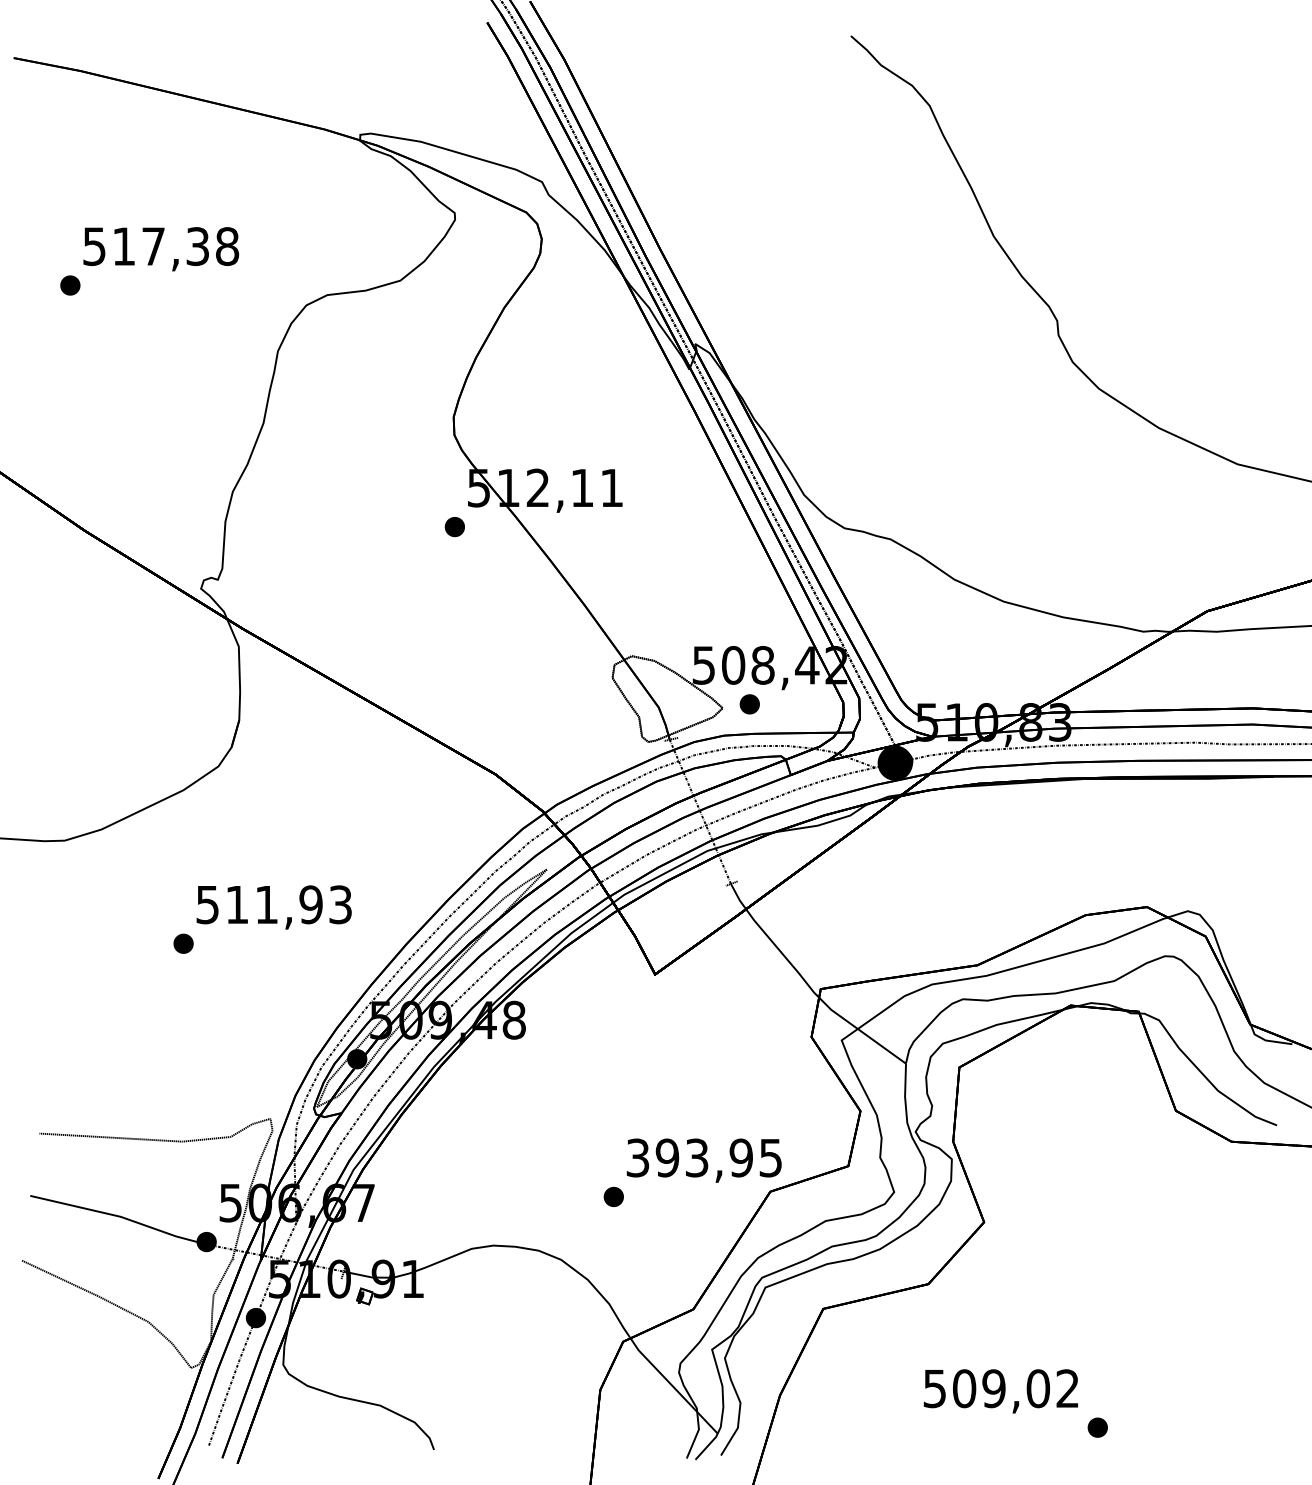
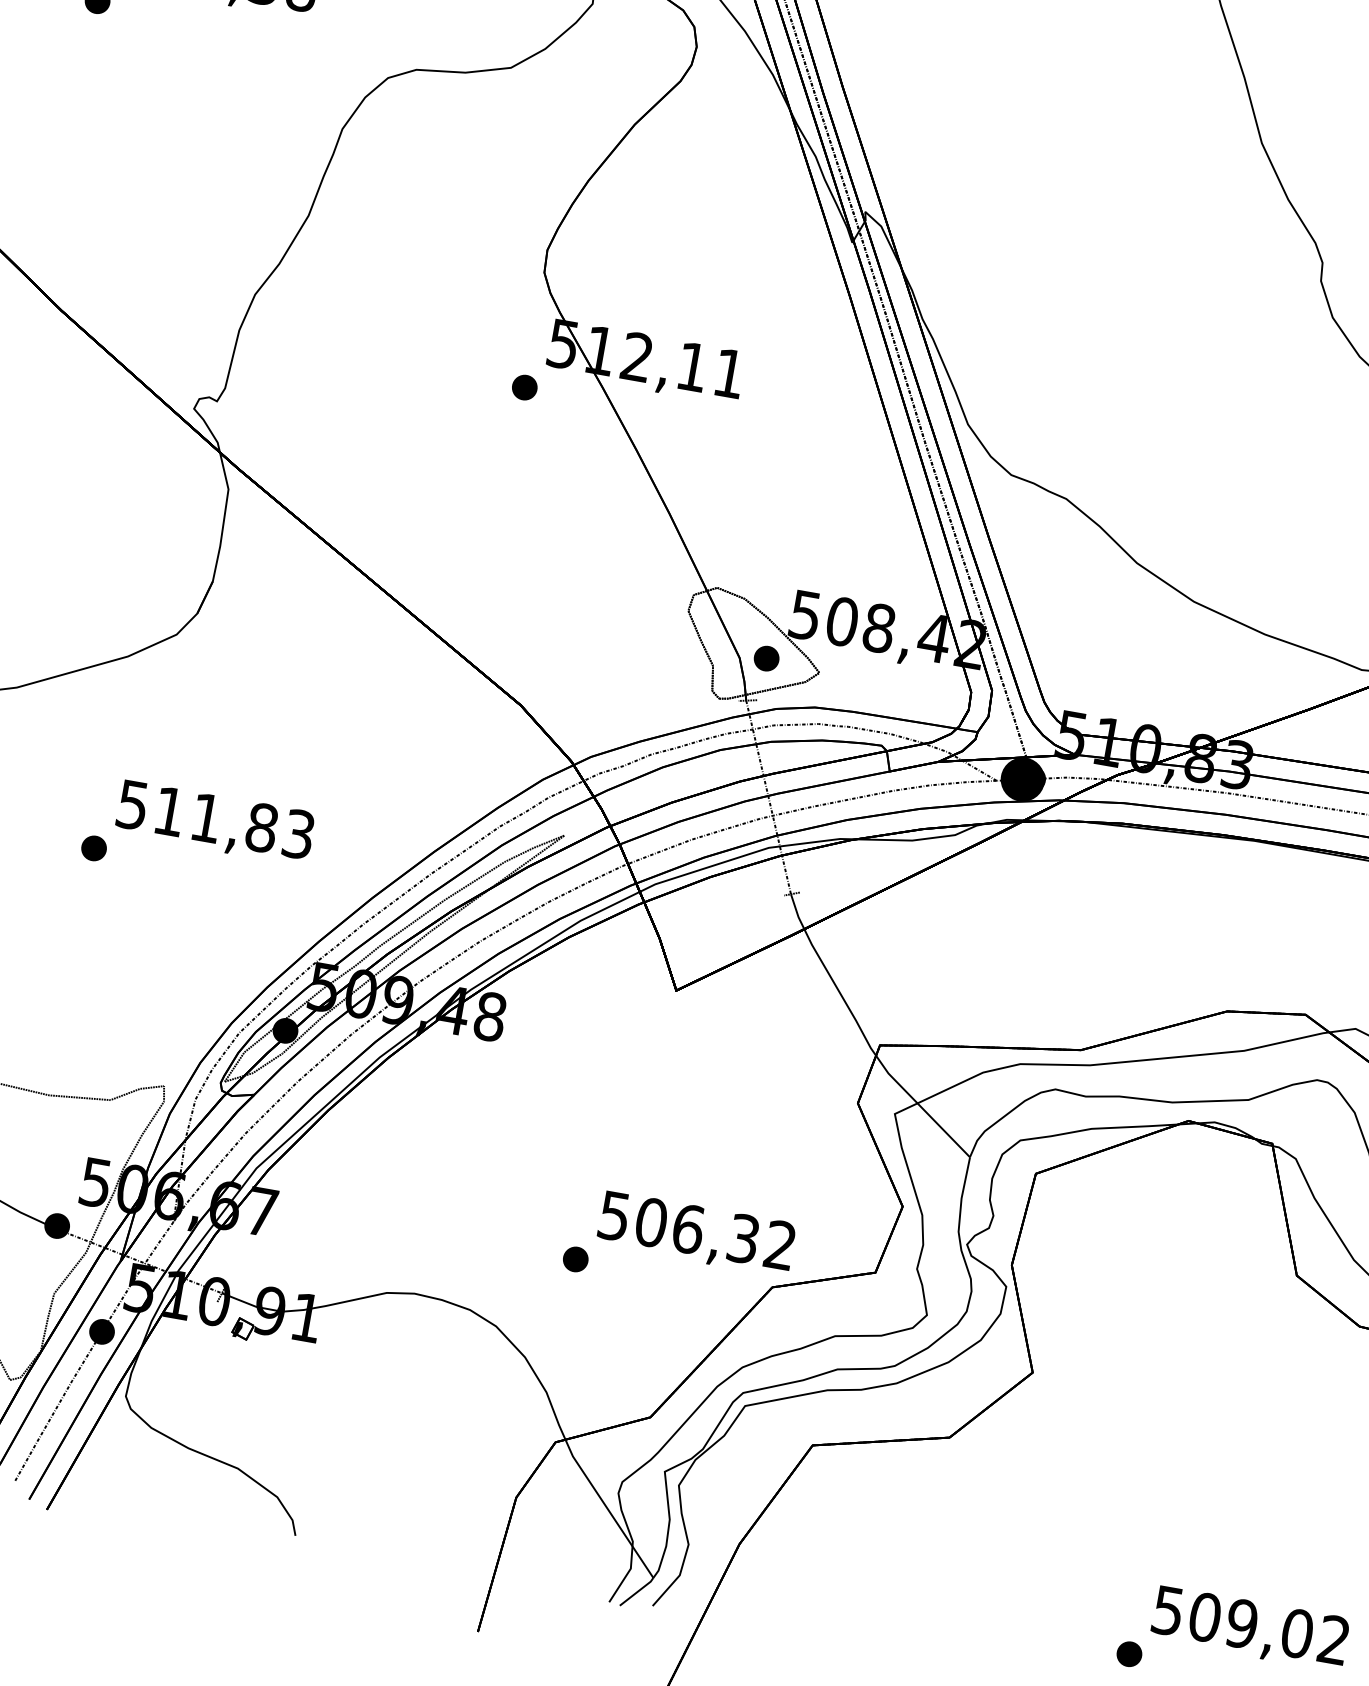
part: (749, 704) -> (766, 658), moved
text: (310, 904) -> (261, 827), 511,93 -> 511,83
text: (704, 1157) -> (697, 1230), 393,95 -> 506,32
text: (1000, 1391) -> (1249, 1628), moved

